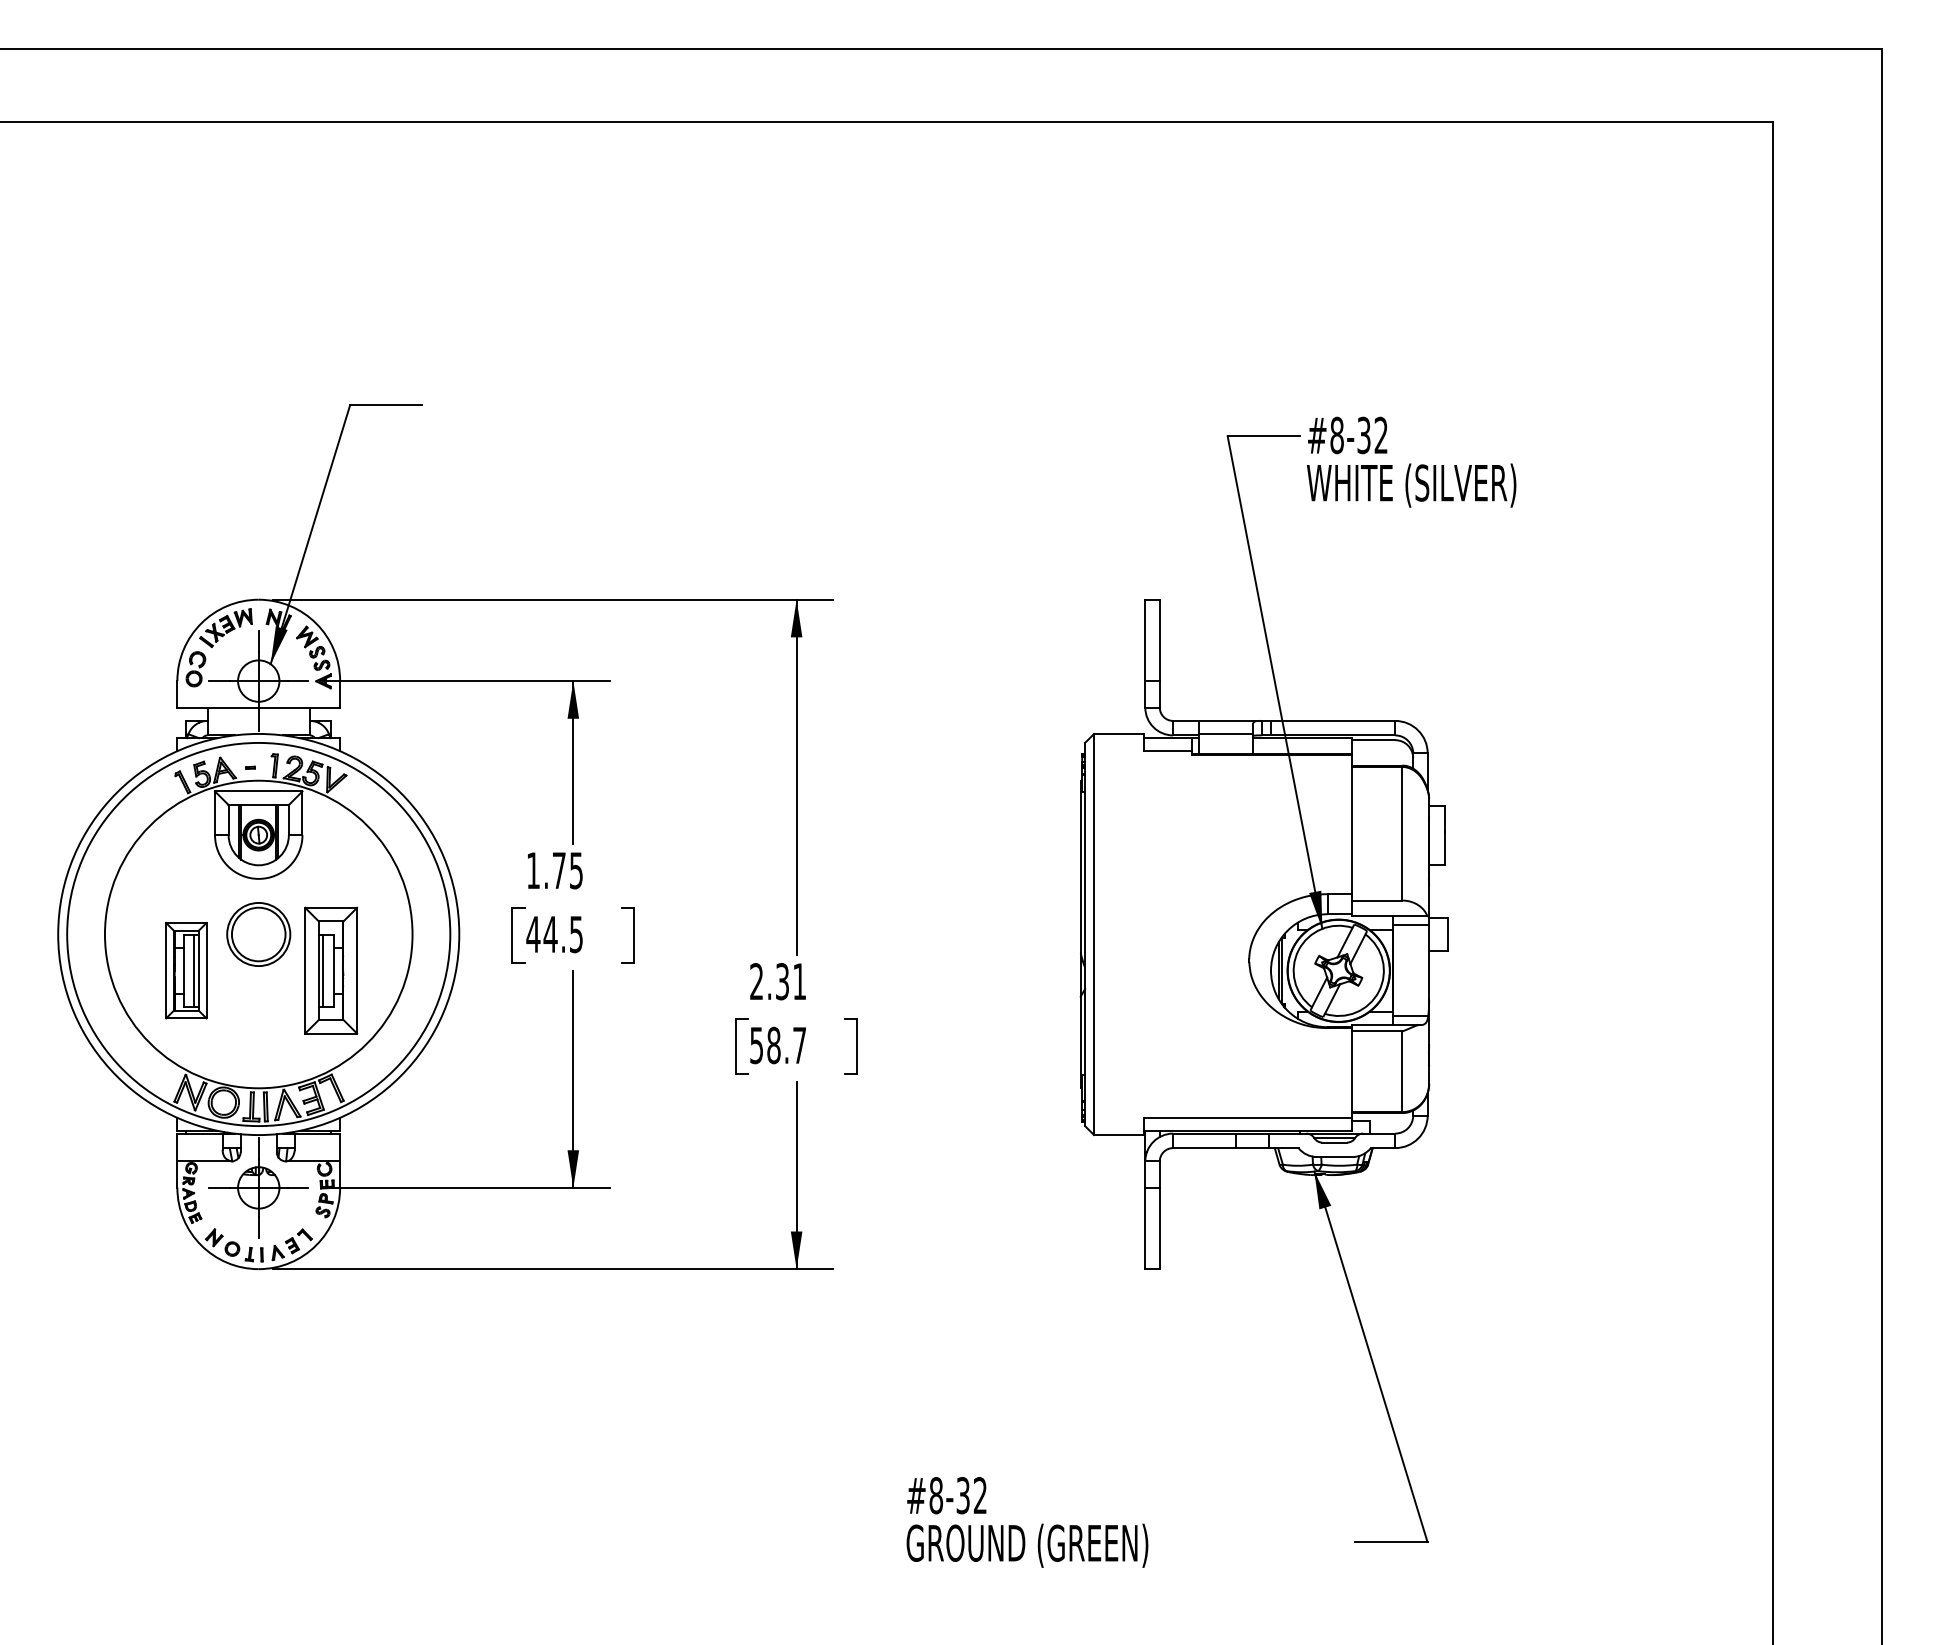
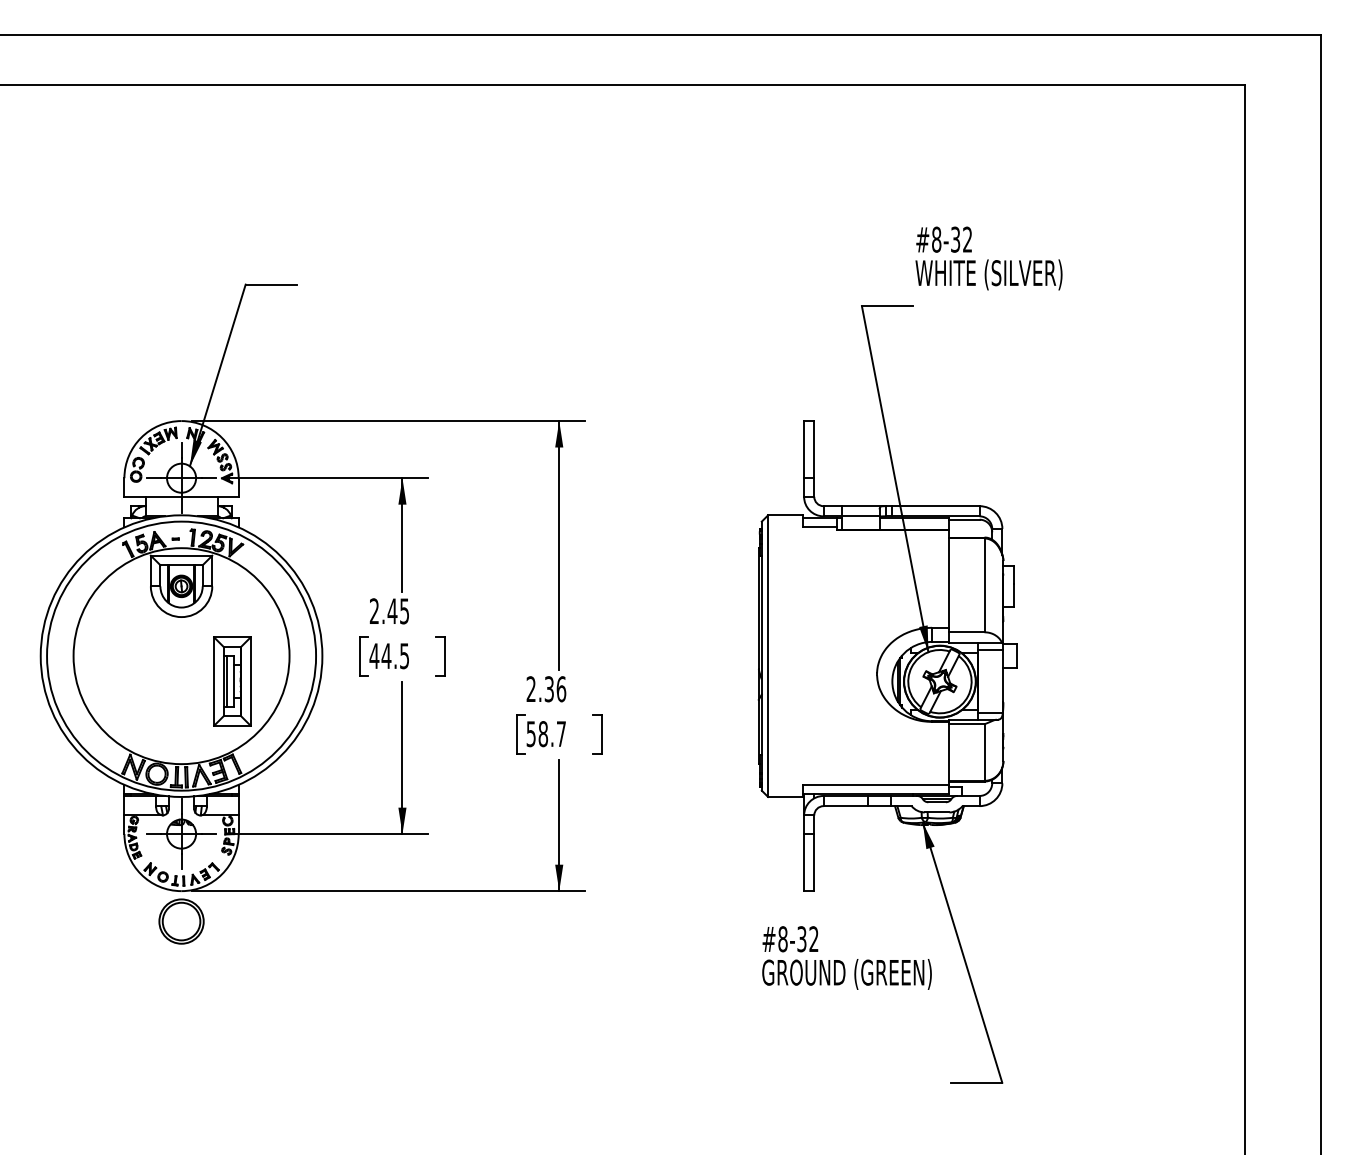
text: (1411, 461) -> (988, 257), moved
text: (546, 870) -> (383, 611), 1.75 -> 2.45
part: (258, 934) -> (181, 921), moved
part: (186, 970) -> (130, 681), removed
text: (799, 981) -> (561, 689), 2.31 -> 2.36
text: (1027, 1522) -> (847, 958), moved

